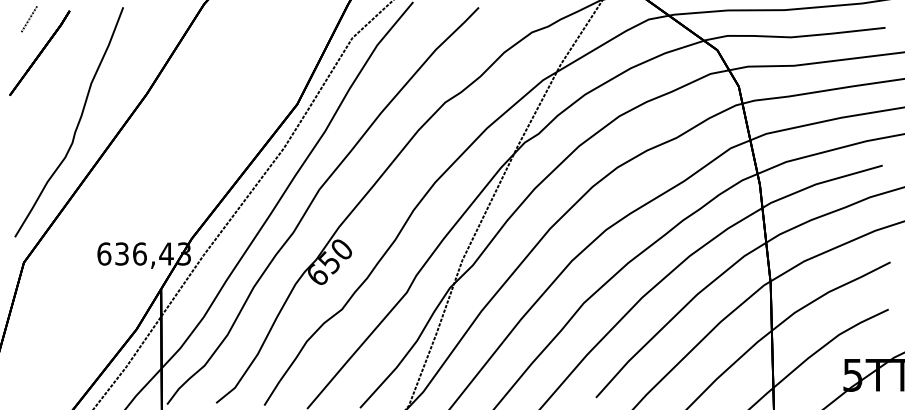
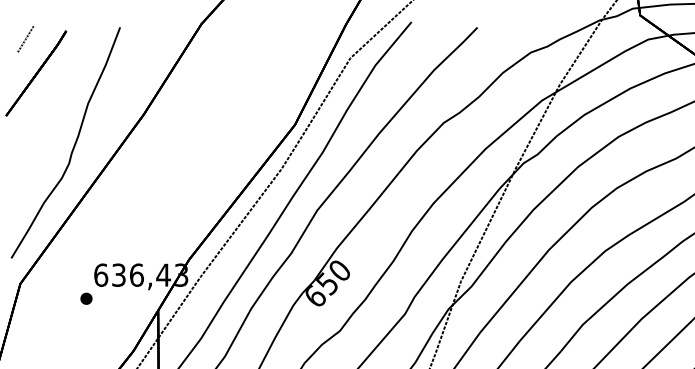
part: (89, 277) -> (86, 298), added

